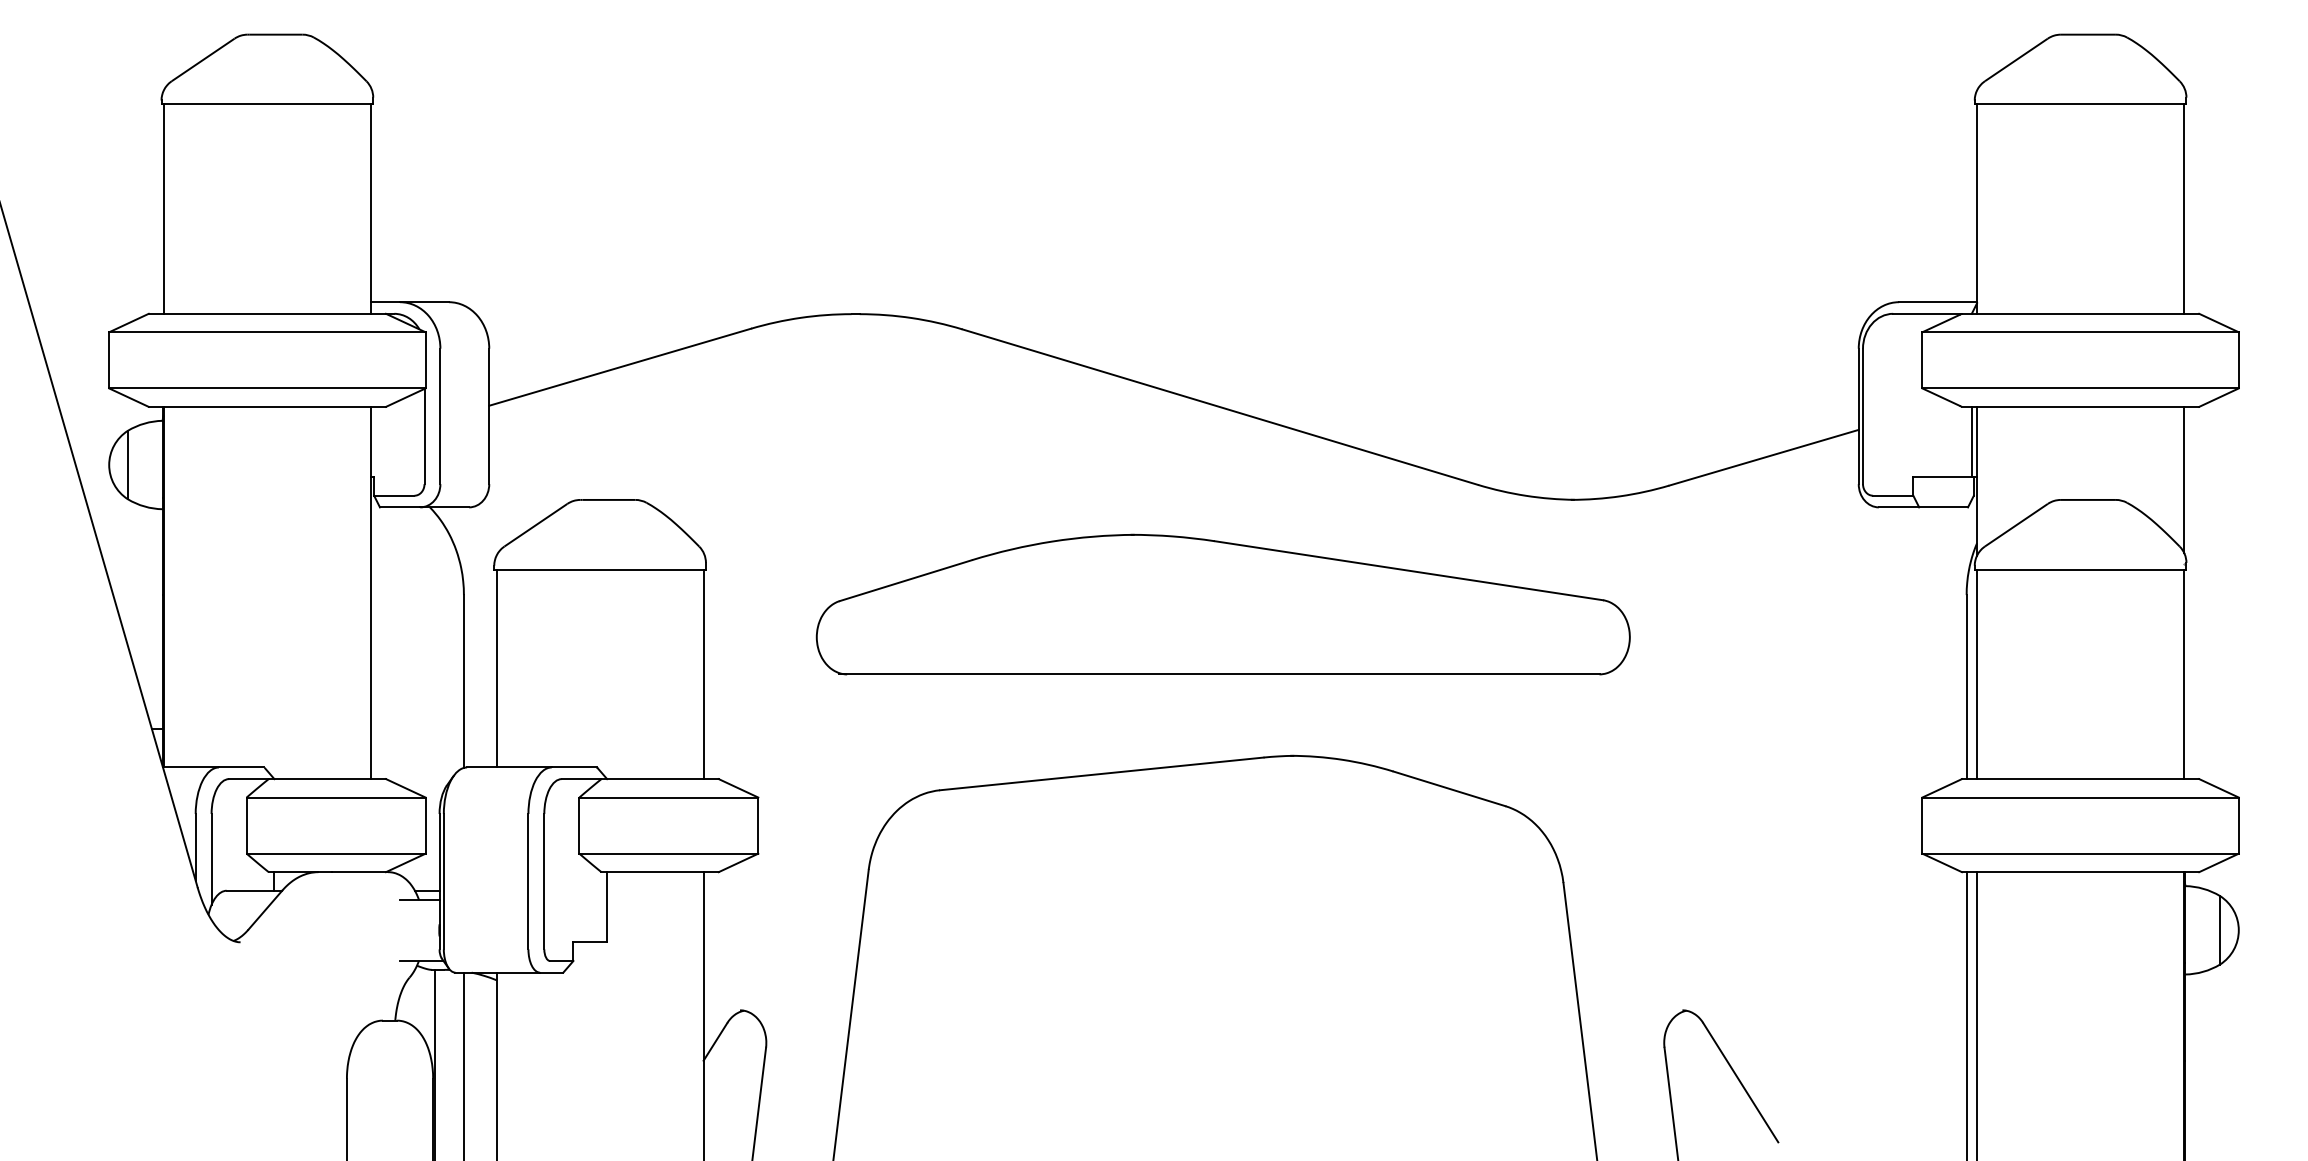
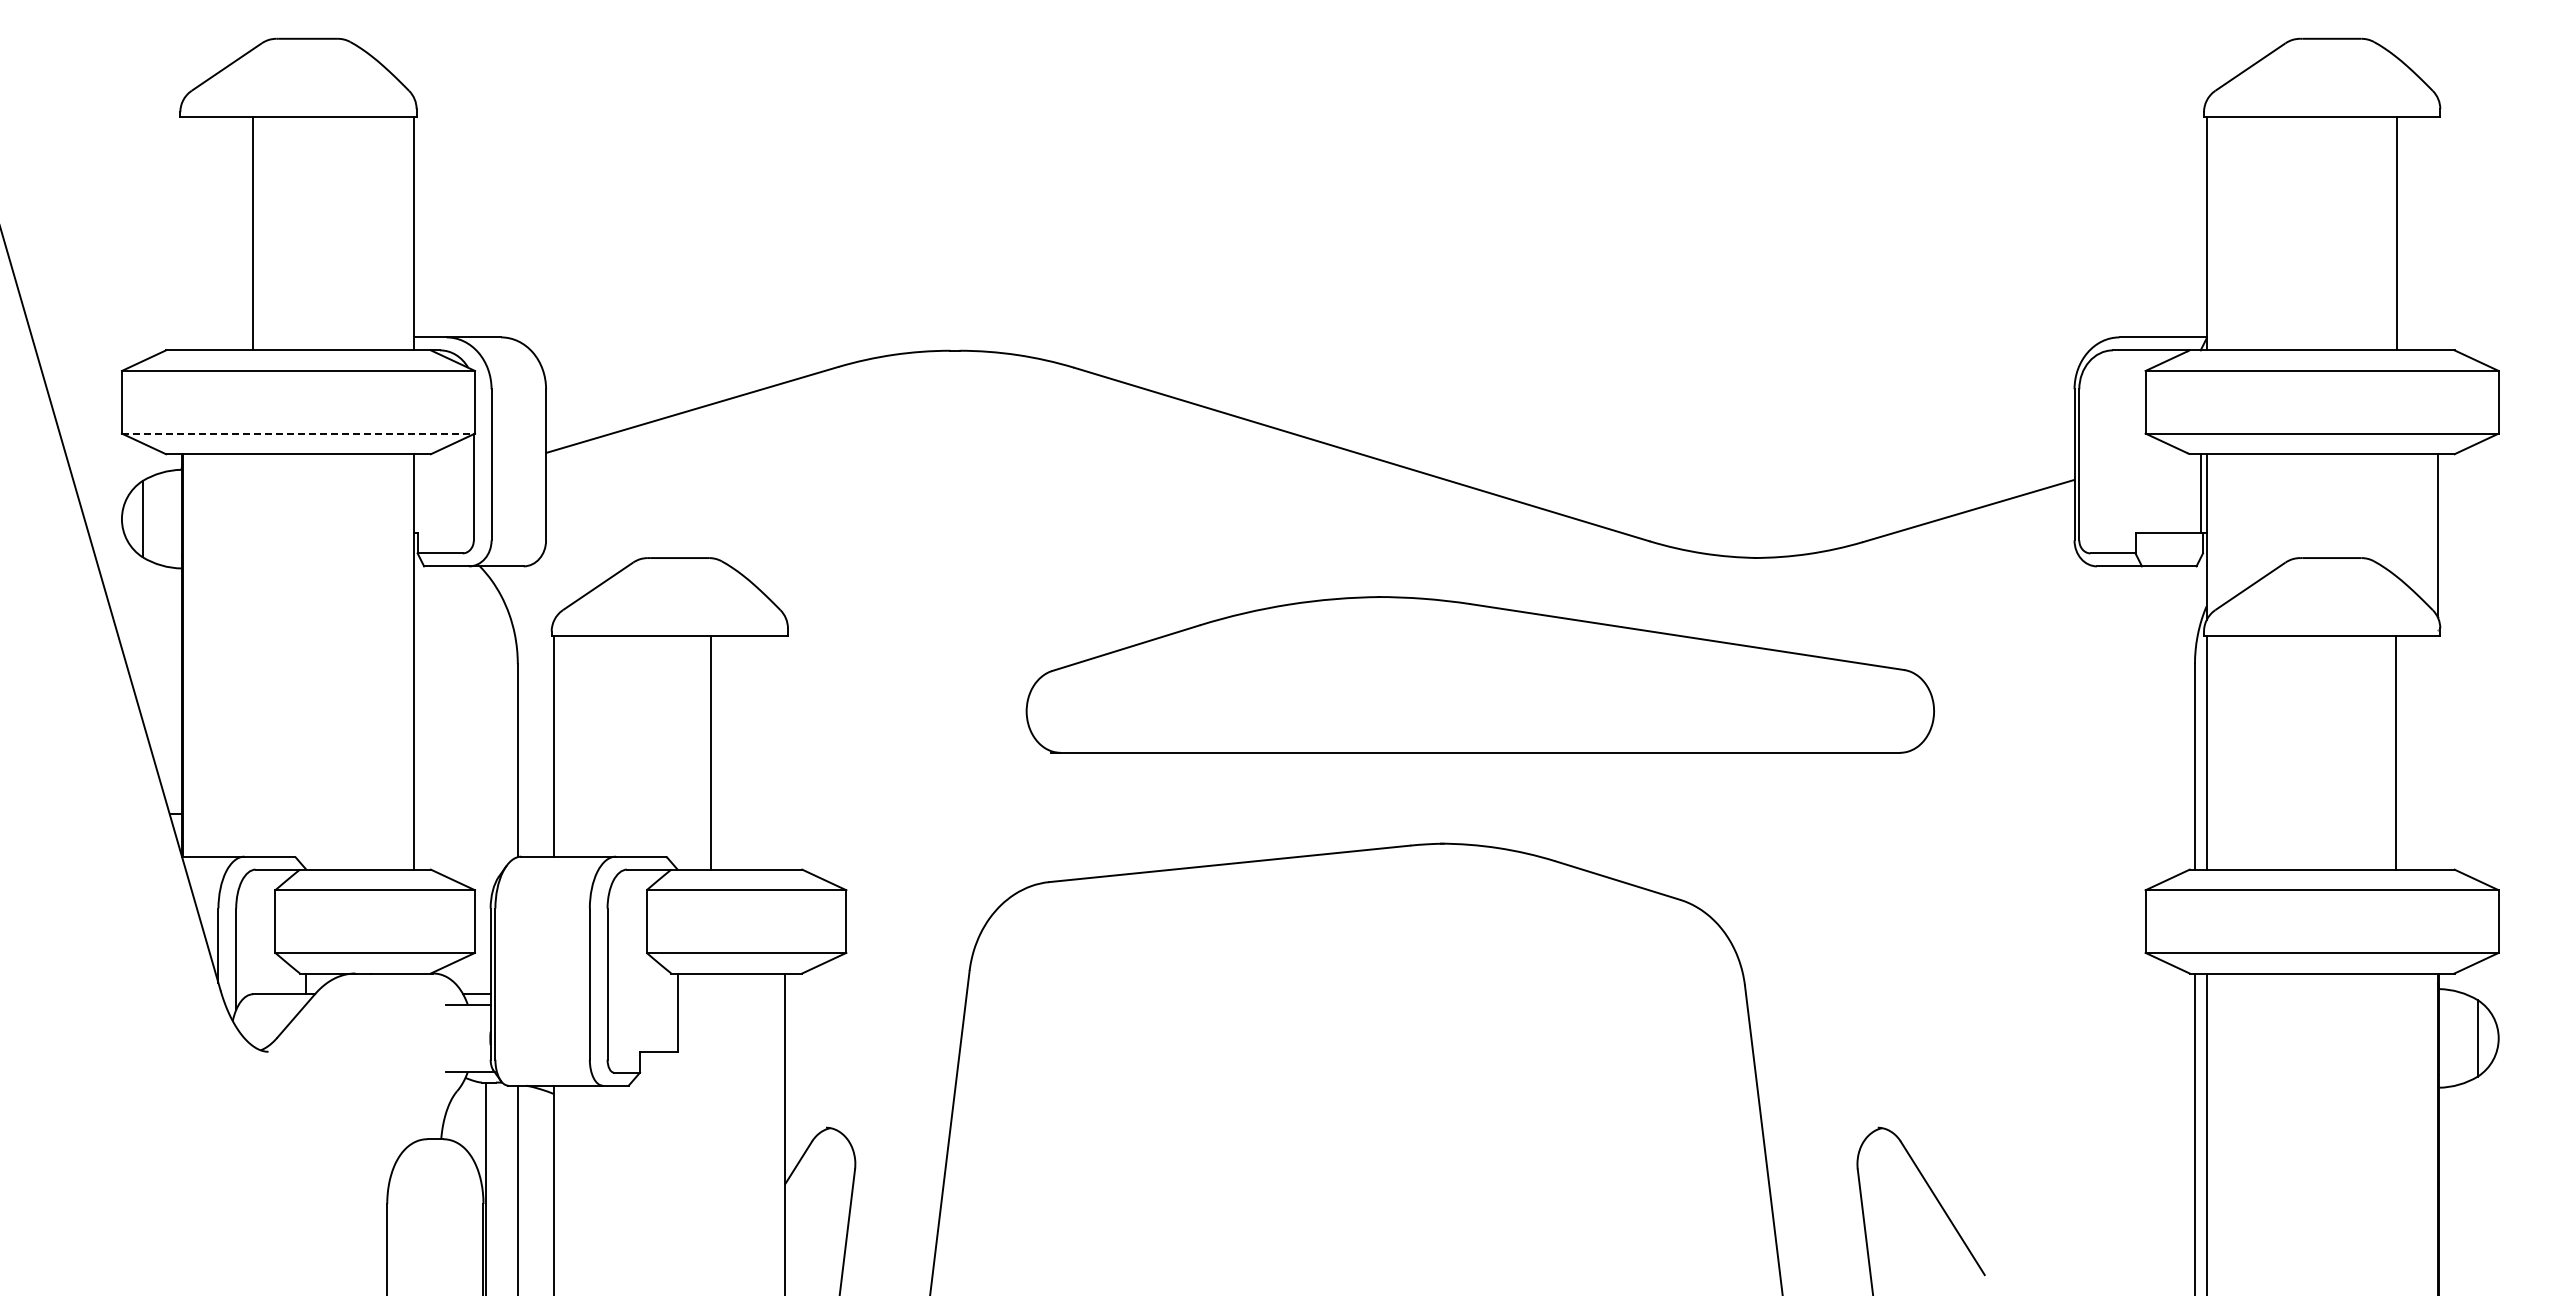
line: (163, 209) -> (252, 233), moved
line: (2183, 209) -> (2396, 233), moved
line: (267, 388) -> (298, 433), solid -> dashed
part: (1222, 604) -> (1479, 674), moved
line: (703, 674) -> (711, 752), moved
line: (2183, 674) -> (2395, 752), moved

